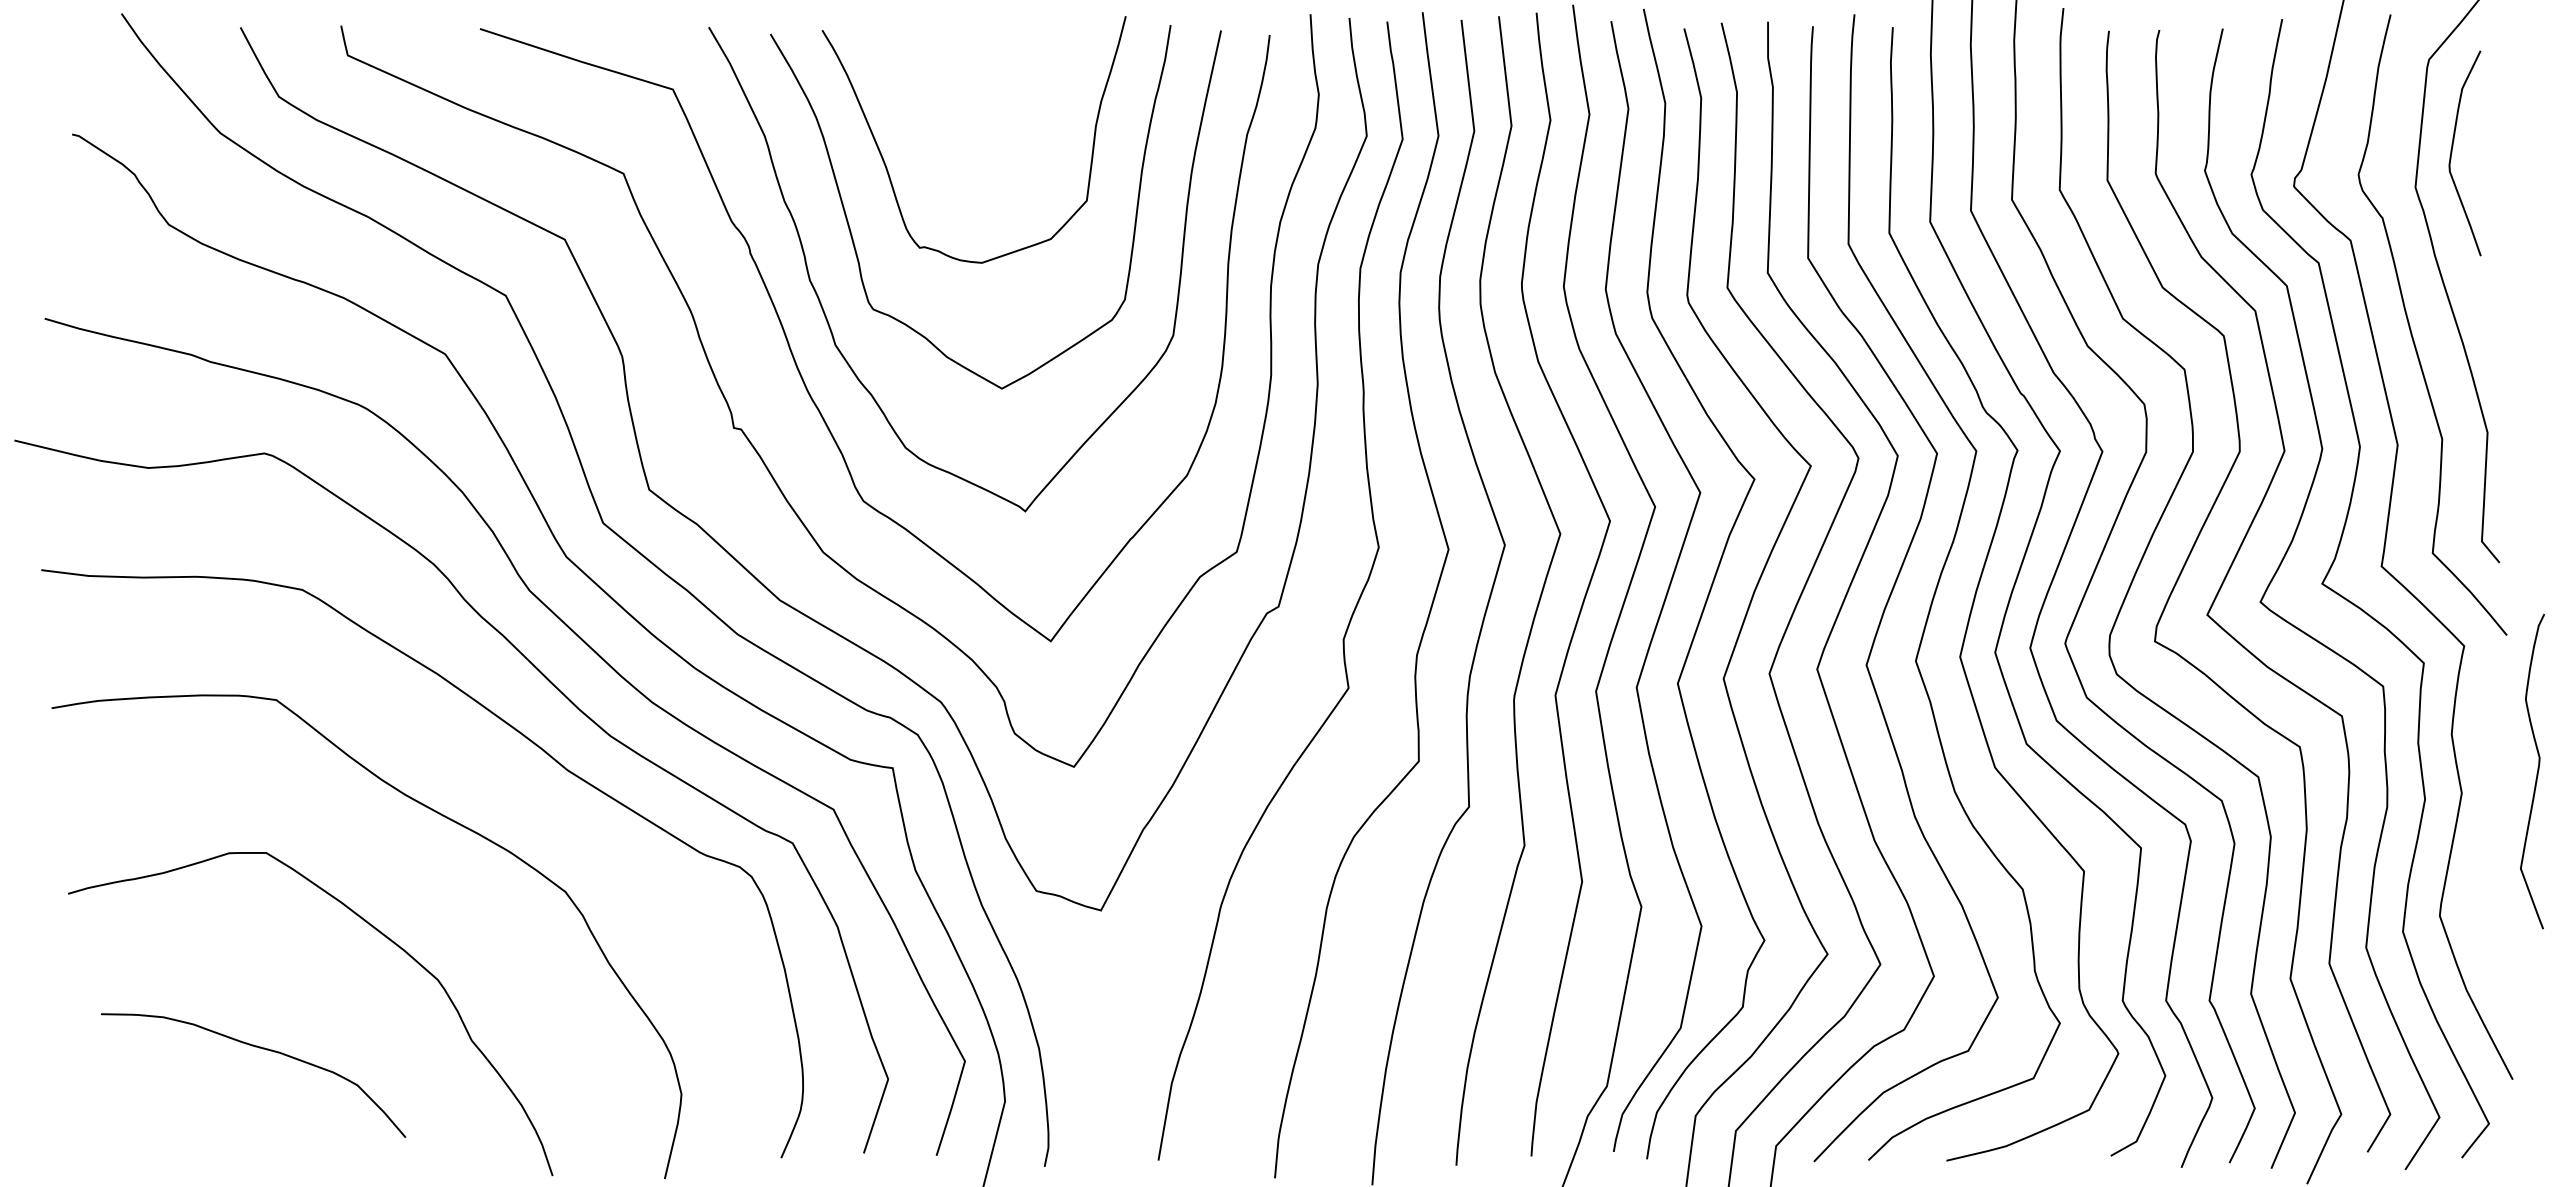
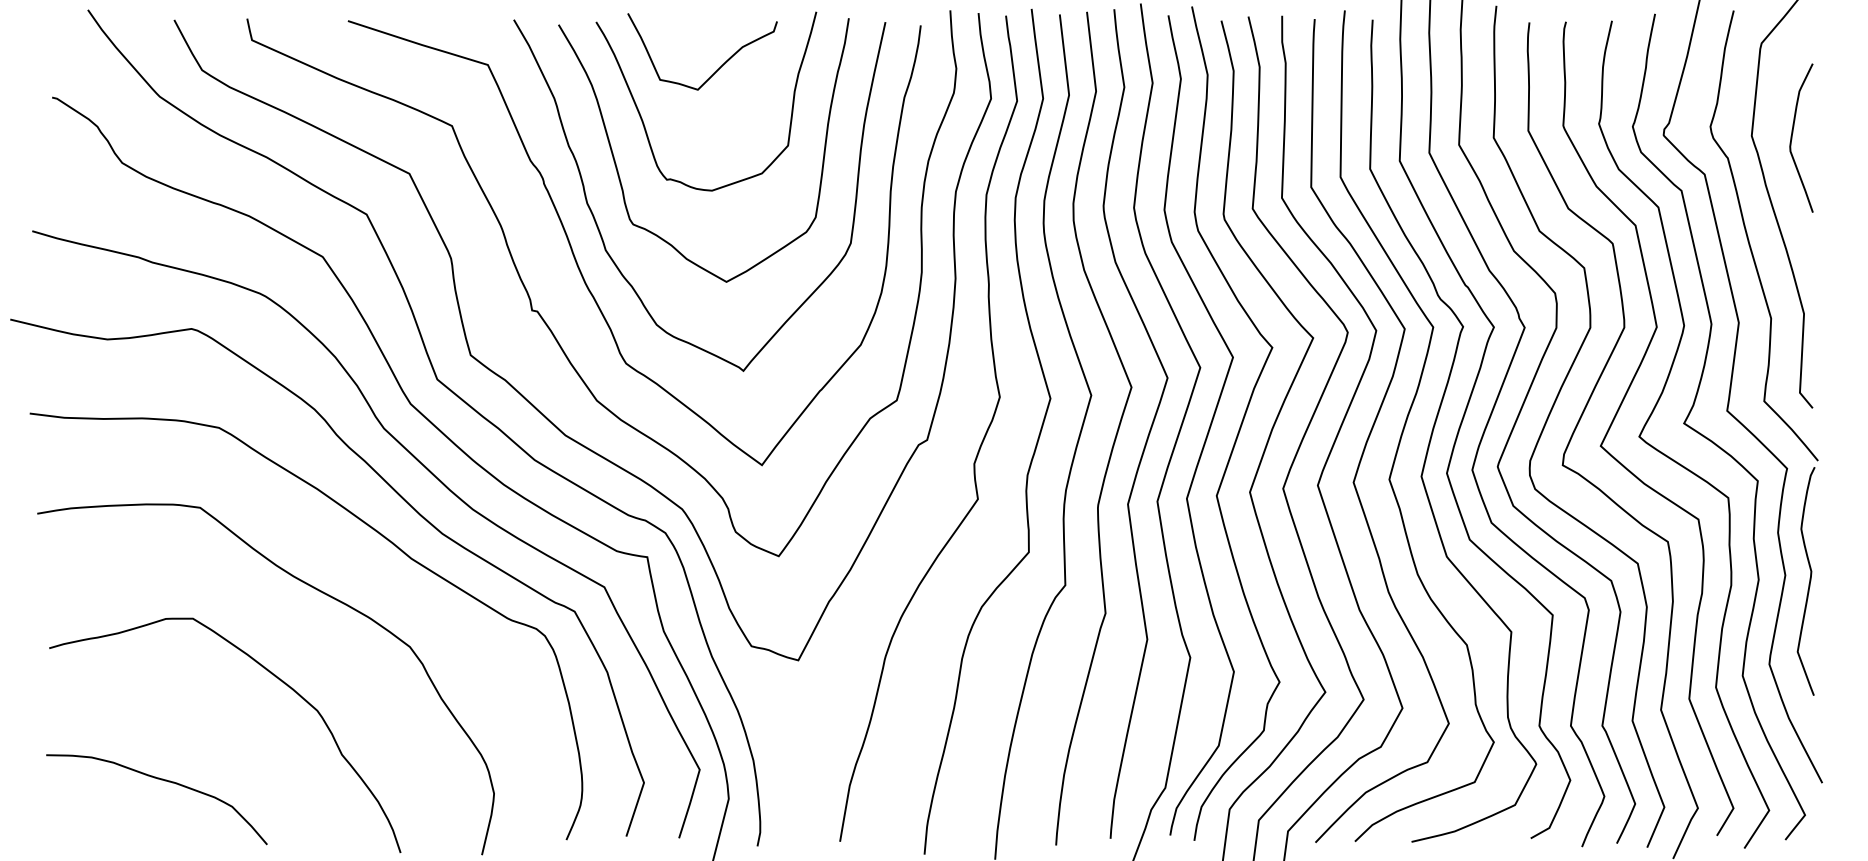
curve: (991, 93) -> (718, 67), added
curve: (2452, 153) -> (1792, 138), moved
curve: (2536, 773) -> (1809, 582), moved
curve: (259, 1048) -> (161, 780), moved

